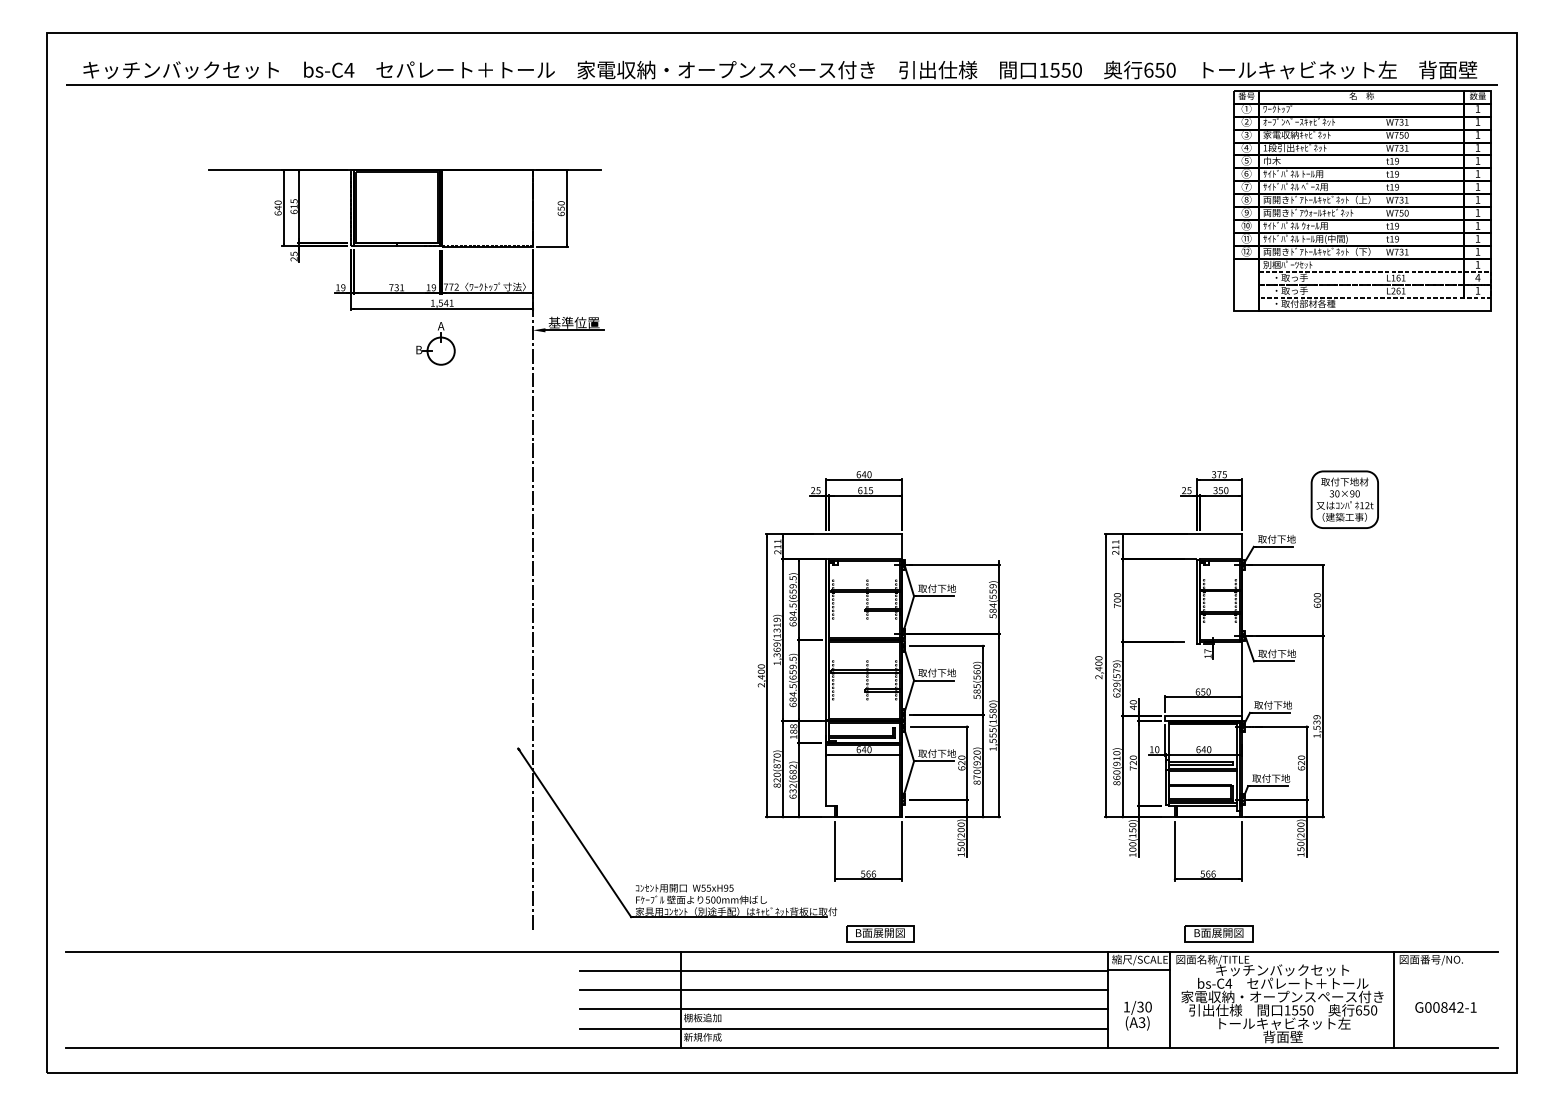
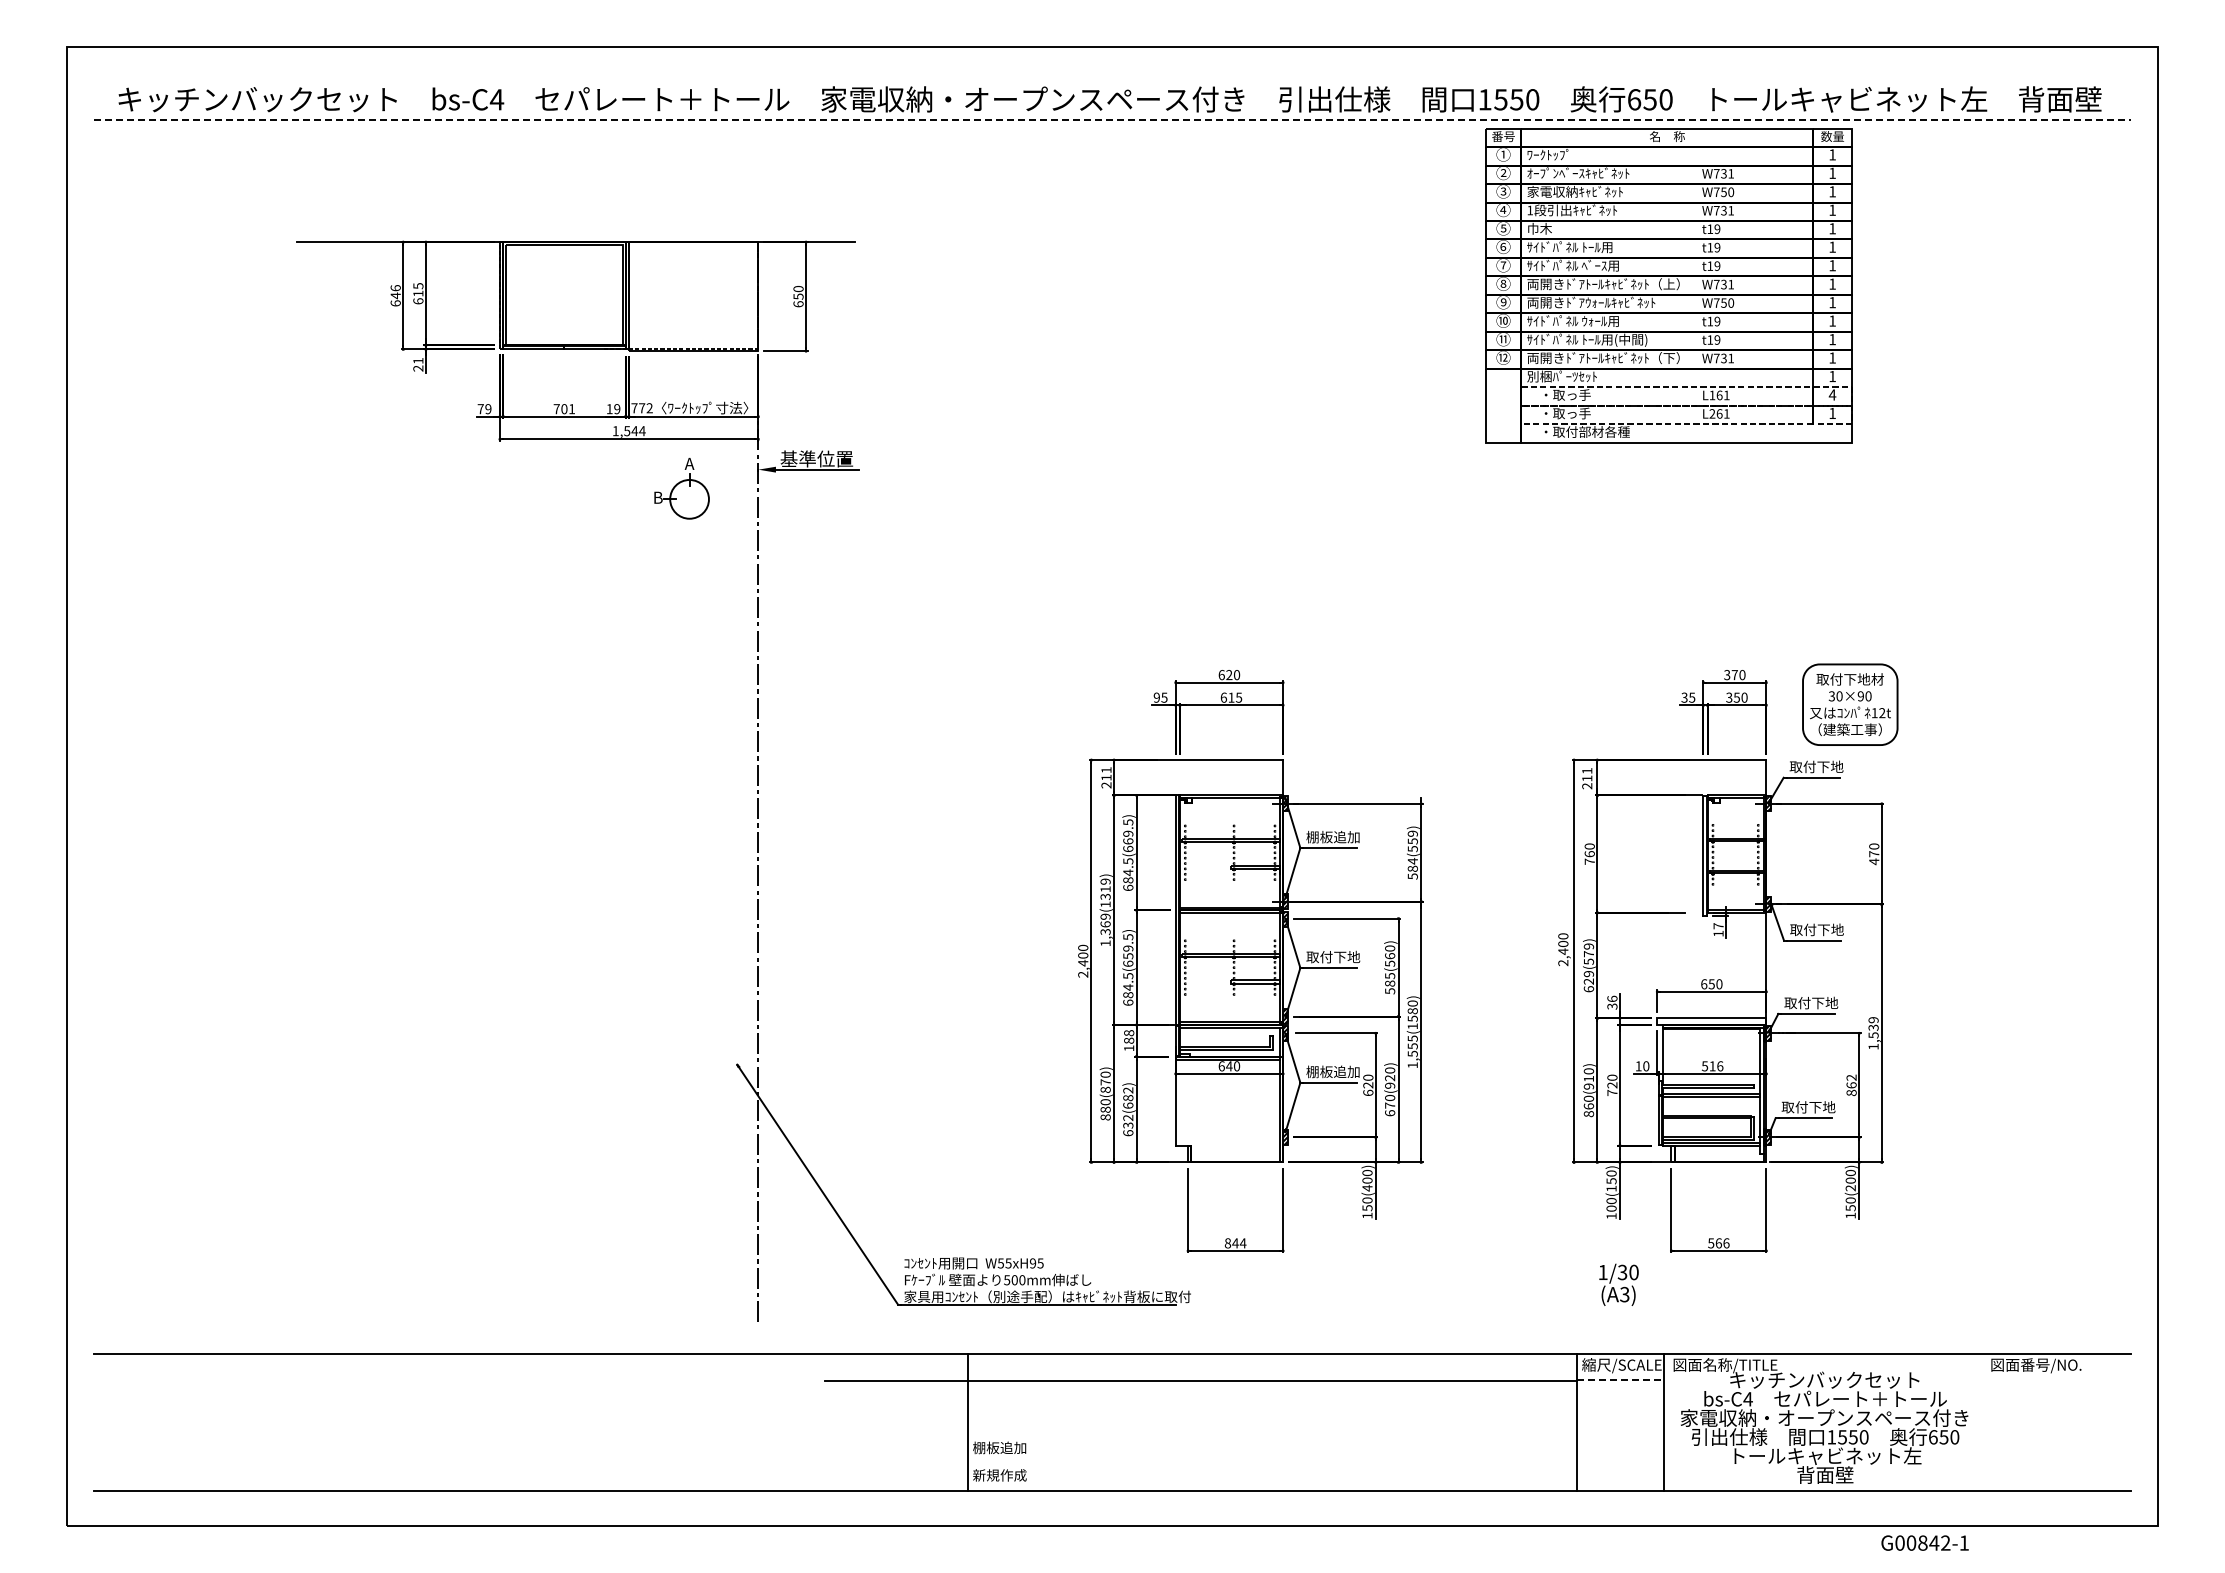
line: (782, 84) -> (1112, 120), solid -> dashed
part: (1362, 200) -> (1668, 285), moved
text: (278, 202) -> (395, 288), 640 -> 646
text: (294, 254) -> (418, 361), 25 -> 21
text: (337, 288) -> (480, 409), 19 -> 79
text: (396, 288) -> (564, 409), 731 -> 701
text: (451, 303) -> (642, 431), 1,541 -> 1,544
part: (435, 343) -> (681, 488), moved
text: (864, 474) -> (1229, 675), 640 -> 620
text: (1224, 474) -> (1742, 675), 375 -> 370
text: (812, 490) -> (1156, 697), 25 -> 95
text: (1184, 490) -> (1684, 697), 25 -> 35
part: (1345, 499) -> (1850, 704), moved
text: (937, 588) -> (1333, 836), 取付下地 -> 棚板追加
text: (793, 591) -> (1128, 841), 684.5(659.5) -> 684.5(669.5)
text: (1117, 600) -> (1589, 854), 700 -> 760
text: (1317, 603) -> (1874, 858), 600 -> 470
text: (1133, 704) -> (1612, 1002), 40 -> 36
text: (1203, 749) -> (1712, 1066), 640 -> 516
text: (937, 753) -> (1333, 1071), 取付下地 -> 棚板追加
text: (1301, 763) -> (1851, 1085), 620 -> 862
text: (777, 780) -> (1105, 1109), 820(870) -> 880(870)
text: (977, 782) -> (1390, 1113), 870(920) -> 670(920)
text: (961, 834) -> (1367, 1187), 150(200) -> 150(400)
text: (868, 874) -> (1235, 1243), 566 -> 844
part: (880, 933) -> (1252, 1328), removed
part: (1218, 933) -> (1733, 1328), removed
line: (1139, 969) -> (1620, 1379), solid -> dashed
line: (843, 990) -> (1200, 1408), removed
line: (1394, 999) -> (1983, 1421), removed
text: (1445, 1007) -> (1924, 1542), moved
line: (843, 1009) -> (1200, 1435), removed
text: (1137, 1015) -> (1618, 1284), moved
line: (843, 1028) -> (1200, 1463), removed

